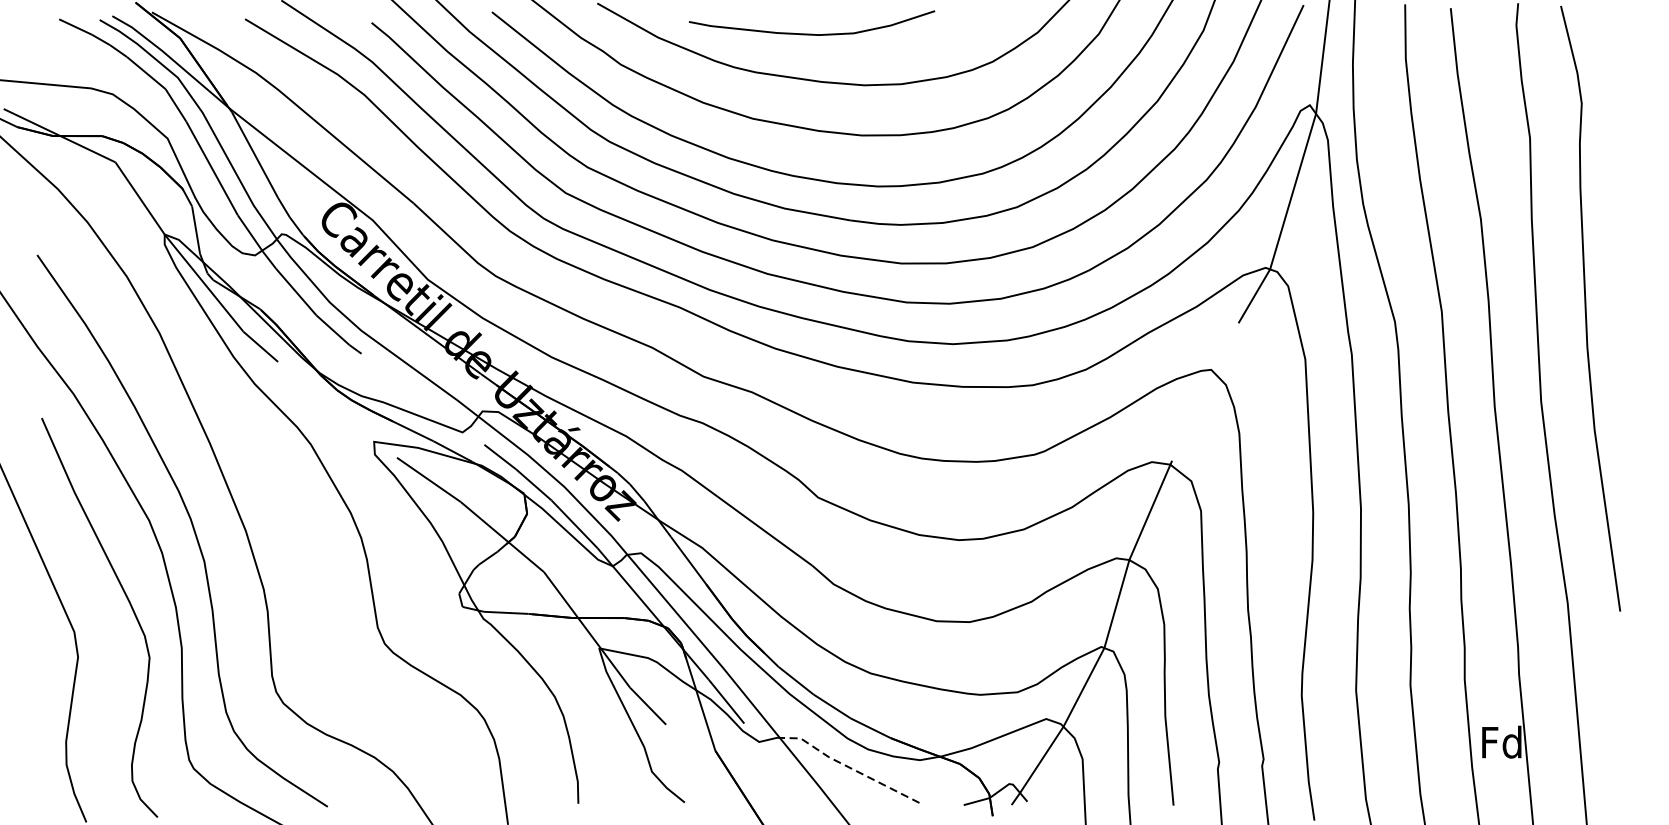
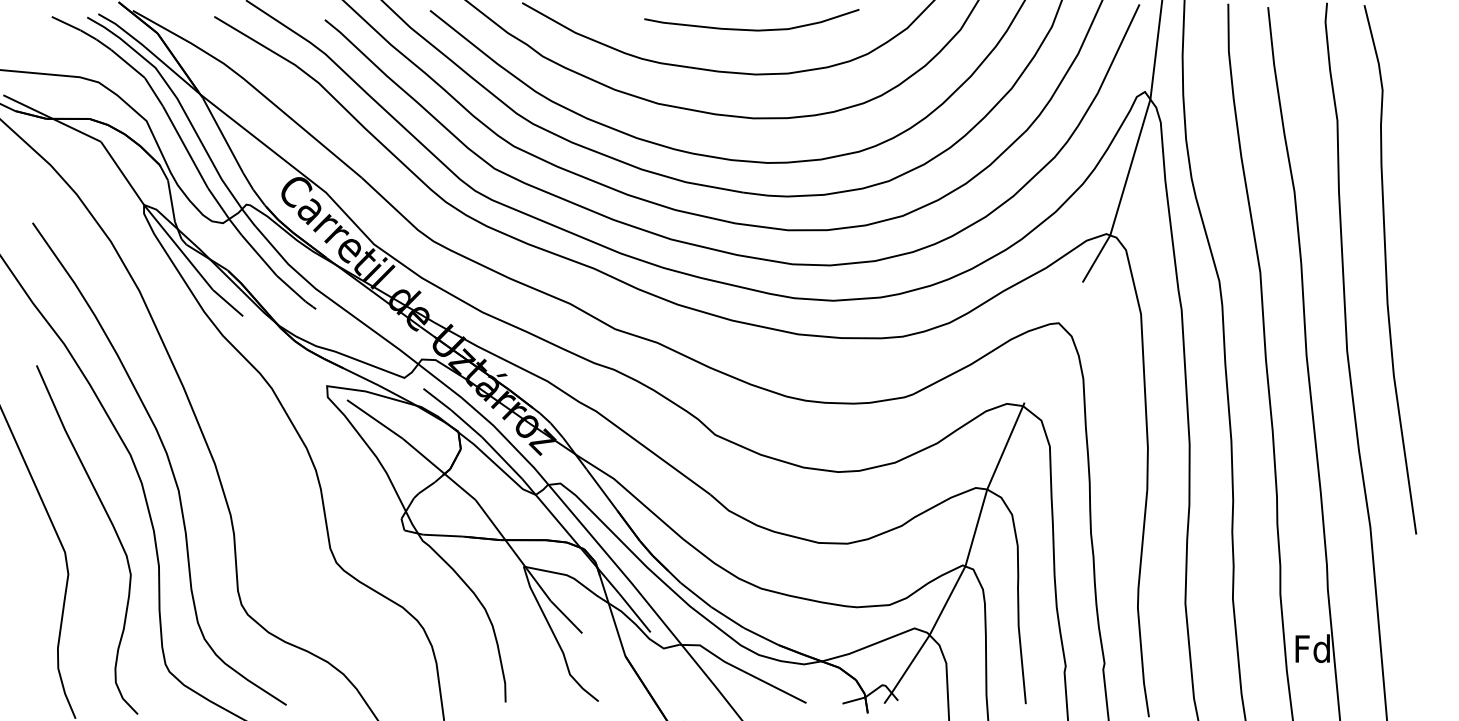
curve: (811, 33) -> (751, 29), moved
line: (849, 767) -> (742, 670), dashed -> solid

